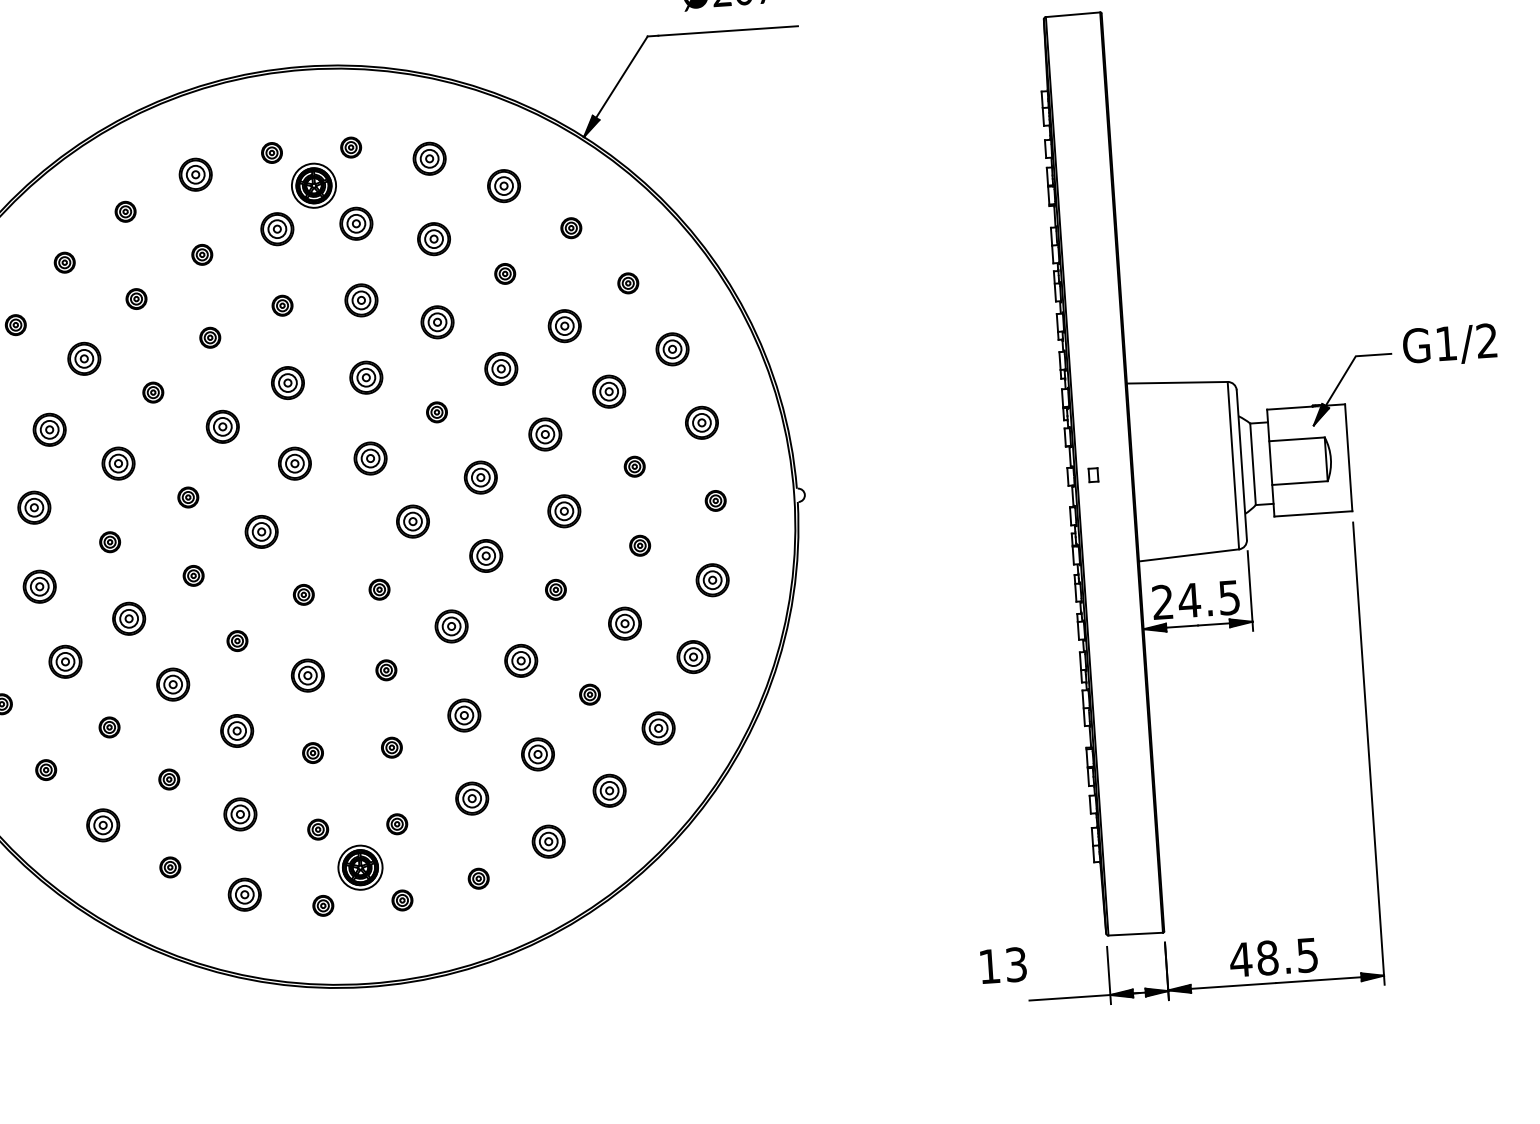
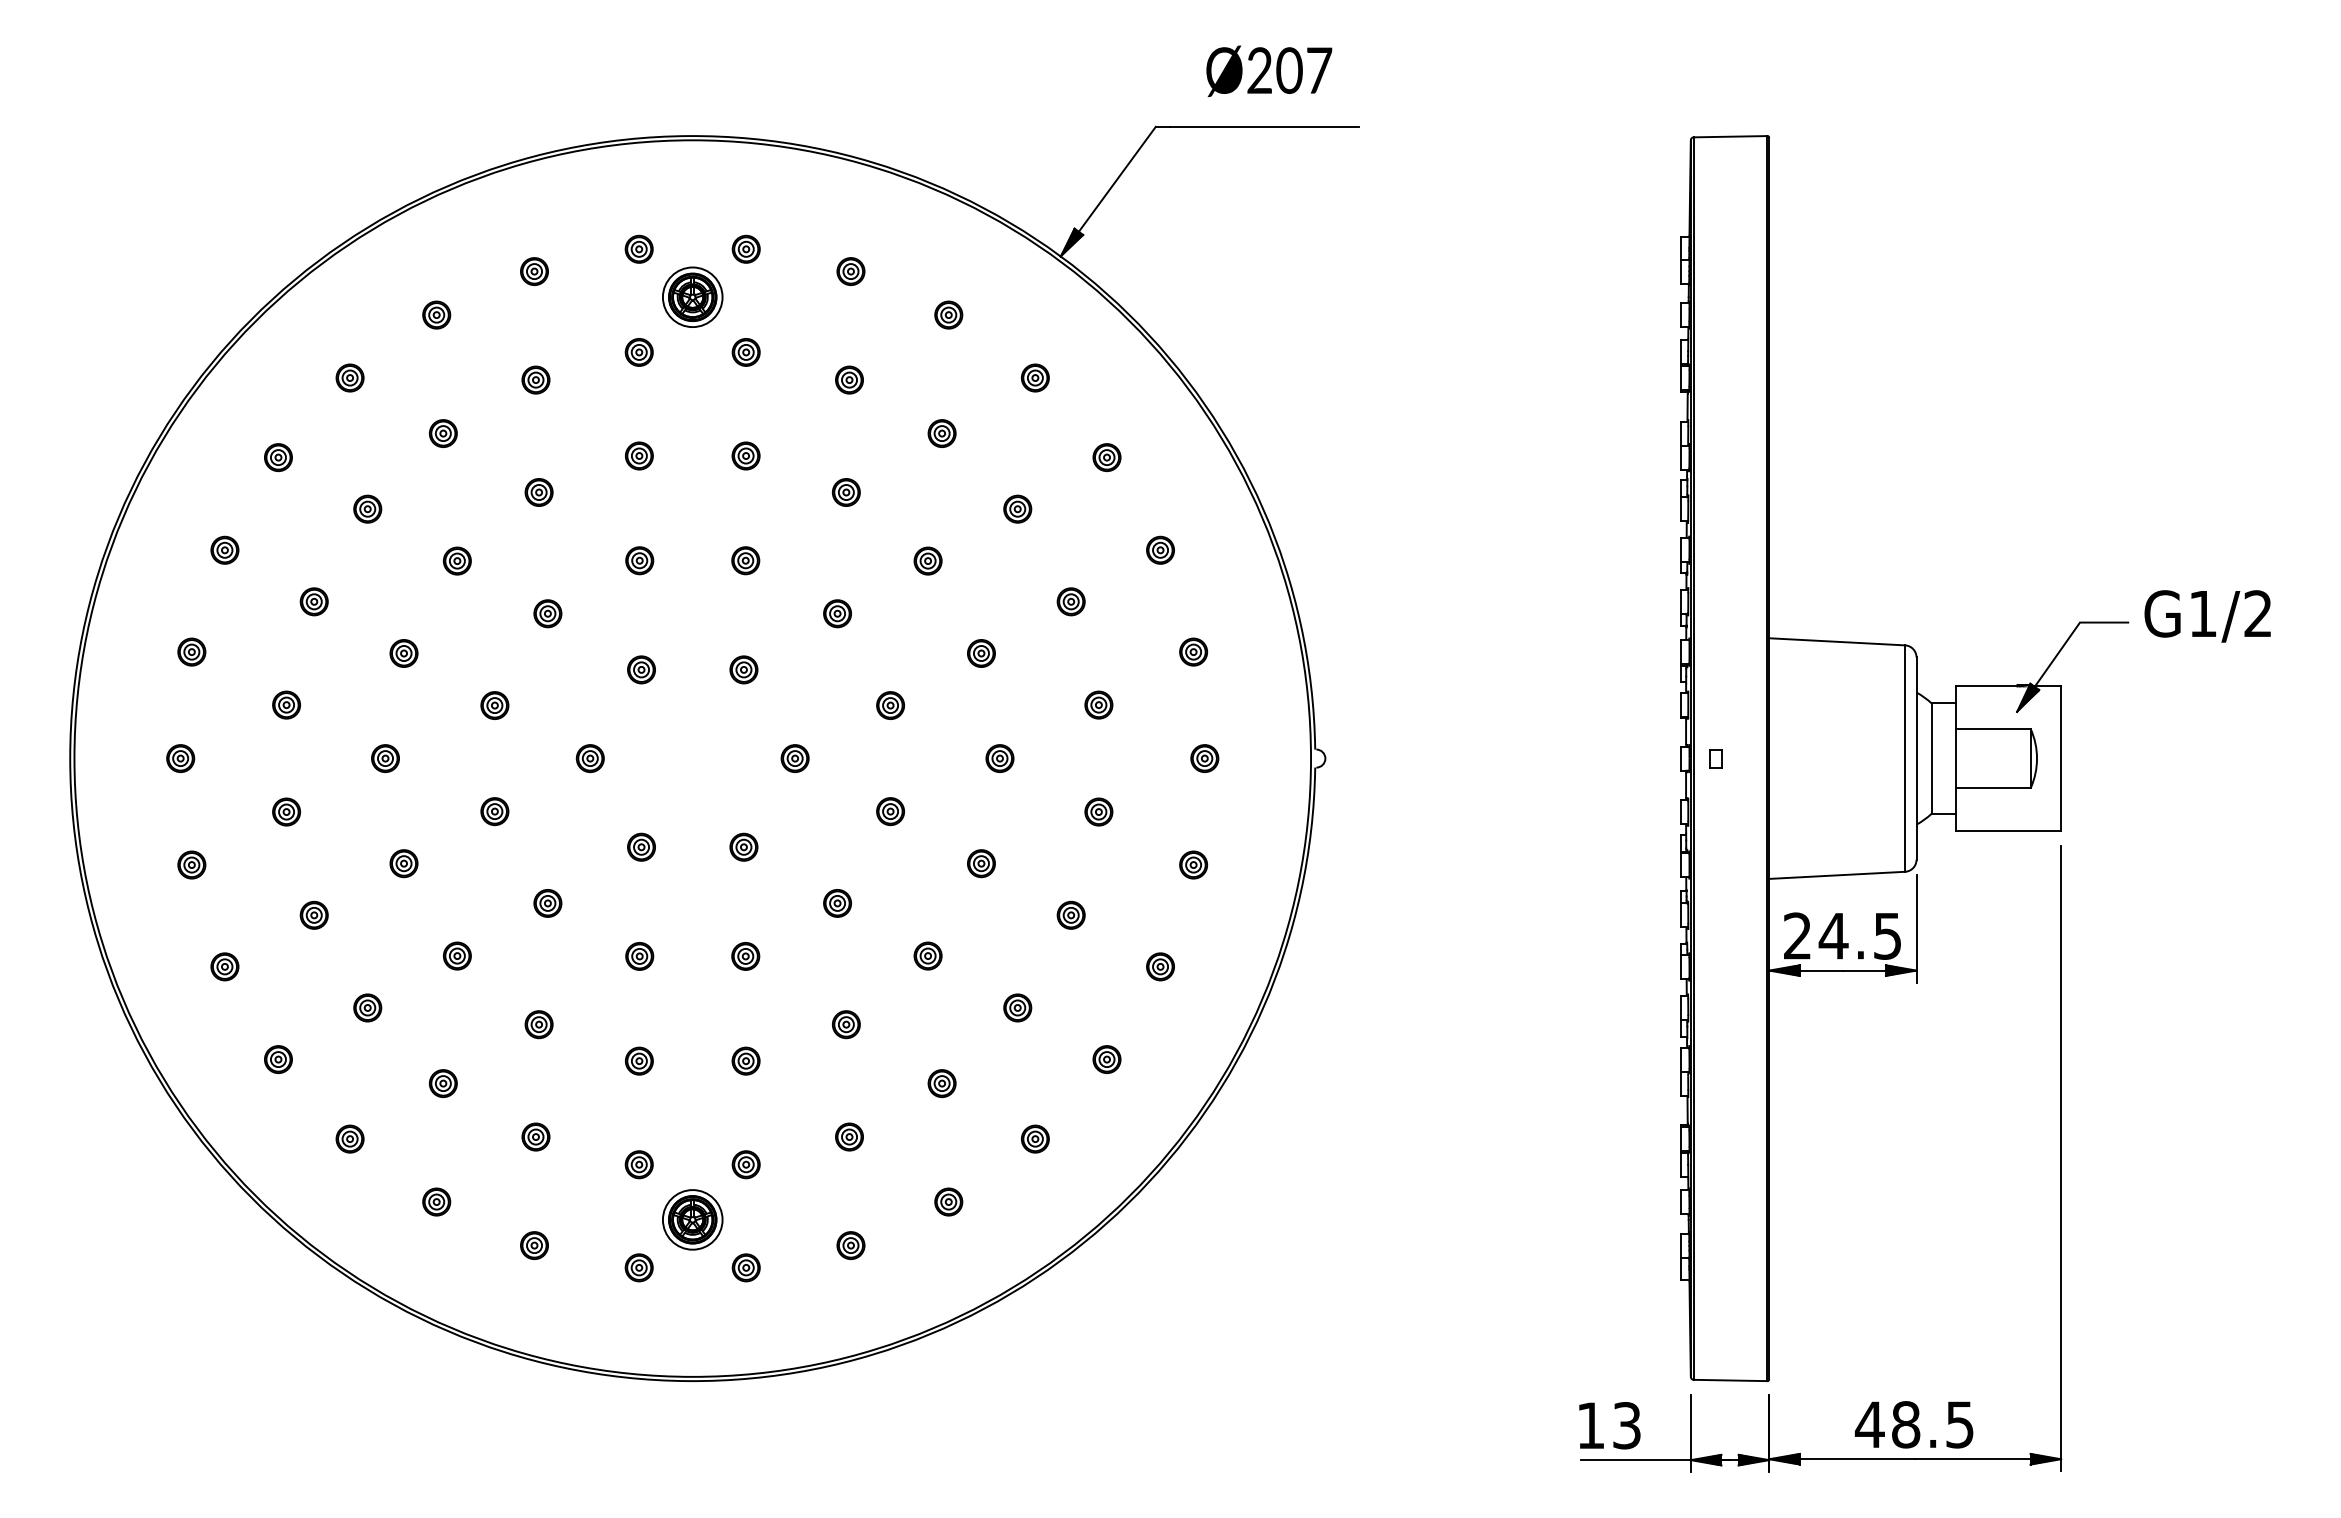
part: (429, 158) -> (850, 271), size x0.62
part: (195, 174) -> (534, 271), size x0.62
part: (503, 185) -> (948, 314), size x0.62
part: (355, 223) -> (745, 352), size x0.62
part: (276, 229) -> (638, 352), size x0.62
part: (434, 238) -> (849, 379), size x0.62
part: (360, 300) -> (745, 455), size x0.62
part: (436, 322) -> (845, 492), size x0.62
part: (564, 325) -> (1017, 508), size x0.62
part: (672, 348) -> (1160, 549), size x0.62
part: (84, 358) -> (367, 508), size x0.62
part: (500, 368) -> (927, 560), size x0.62
part: (366, 377) -> (745, 560), size x0.62
part: (287, 383) -> (639, 560), size x0.62
part: (608, 391) -> (1070, 601), size x0.62
part: (701, 422) -> (1193, 651), size x0.62
part: (222, 426) -> (547, 613), size x0.62
part: (48, 429) -> (313, 601), size x0.62
part: (545, 434) -> (981, 653), size x0.62
part: (370, 458) -> (743, 669), size x0.62
part: (118, 463) -> (403, 653), size x0.62
part: (294, 463) -> (641, 669), size x0.62
part: (480, 477) -> (890, 705), size x0.62
part: (34, 507) -> (286, 704), size x0.62
part: (563, 511) -> (999, 758), size x0.62
part: (412, 521) -> (794, 758), size x0.62
part: (260, 531) -> (589, 758), size x0.62
part: (486, 555) -> (890, 811), size x0.62
part: (712, 579) -> (1193, 864), size x0.62
part: (39, 586) -> (286, 811), size x0.62
part: (128, 618) -> (403, 863), size x0.62
part: (624, 622) -> (1070, 914), size x0.62
part: (451, 626) -> (837, 903), size x0.62
part: (693, 656) -> (1160, 966), size x0.62
part: (520, 660) -> (927, 955), size x0.62
part: (64, 661) -> (313, 914), size x0.62
part: (307, 675) -> (639, 956), size x0.62
part: (173, 684) -> (457, 955), size x0.62
part: (463, 715) -> (845, 1024), size x0.62
part: (658, 728) -> (1106, 1059), size x0.62
part: (236, 731) -> (538, 1024), size x0.62
part: (537, 754) -> (941, 1083), size x0.62
part: (609, 790) -> (1035, 1138), size x0.62
part: (472, 798) -> (849, 1136), size x0.62
part: (240, 814) -> (535, 1136), size x0.62
part: (102, 824) -> (349, 1138), size x0.62
part: (548, 841) -> (948, 1201), size x0.62
part: (244, 894) -> (534, 1245), size x0.62
text: (1003, 965) -> (1609, 1425), moved

